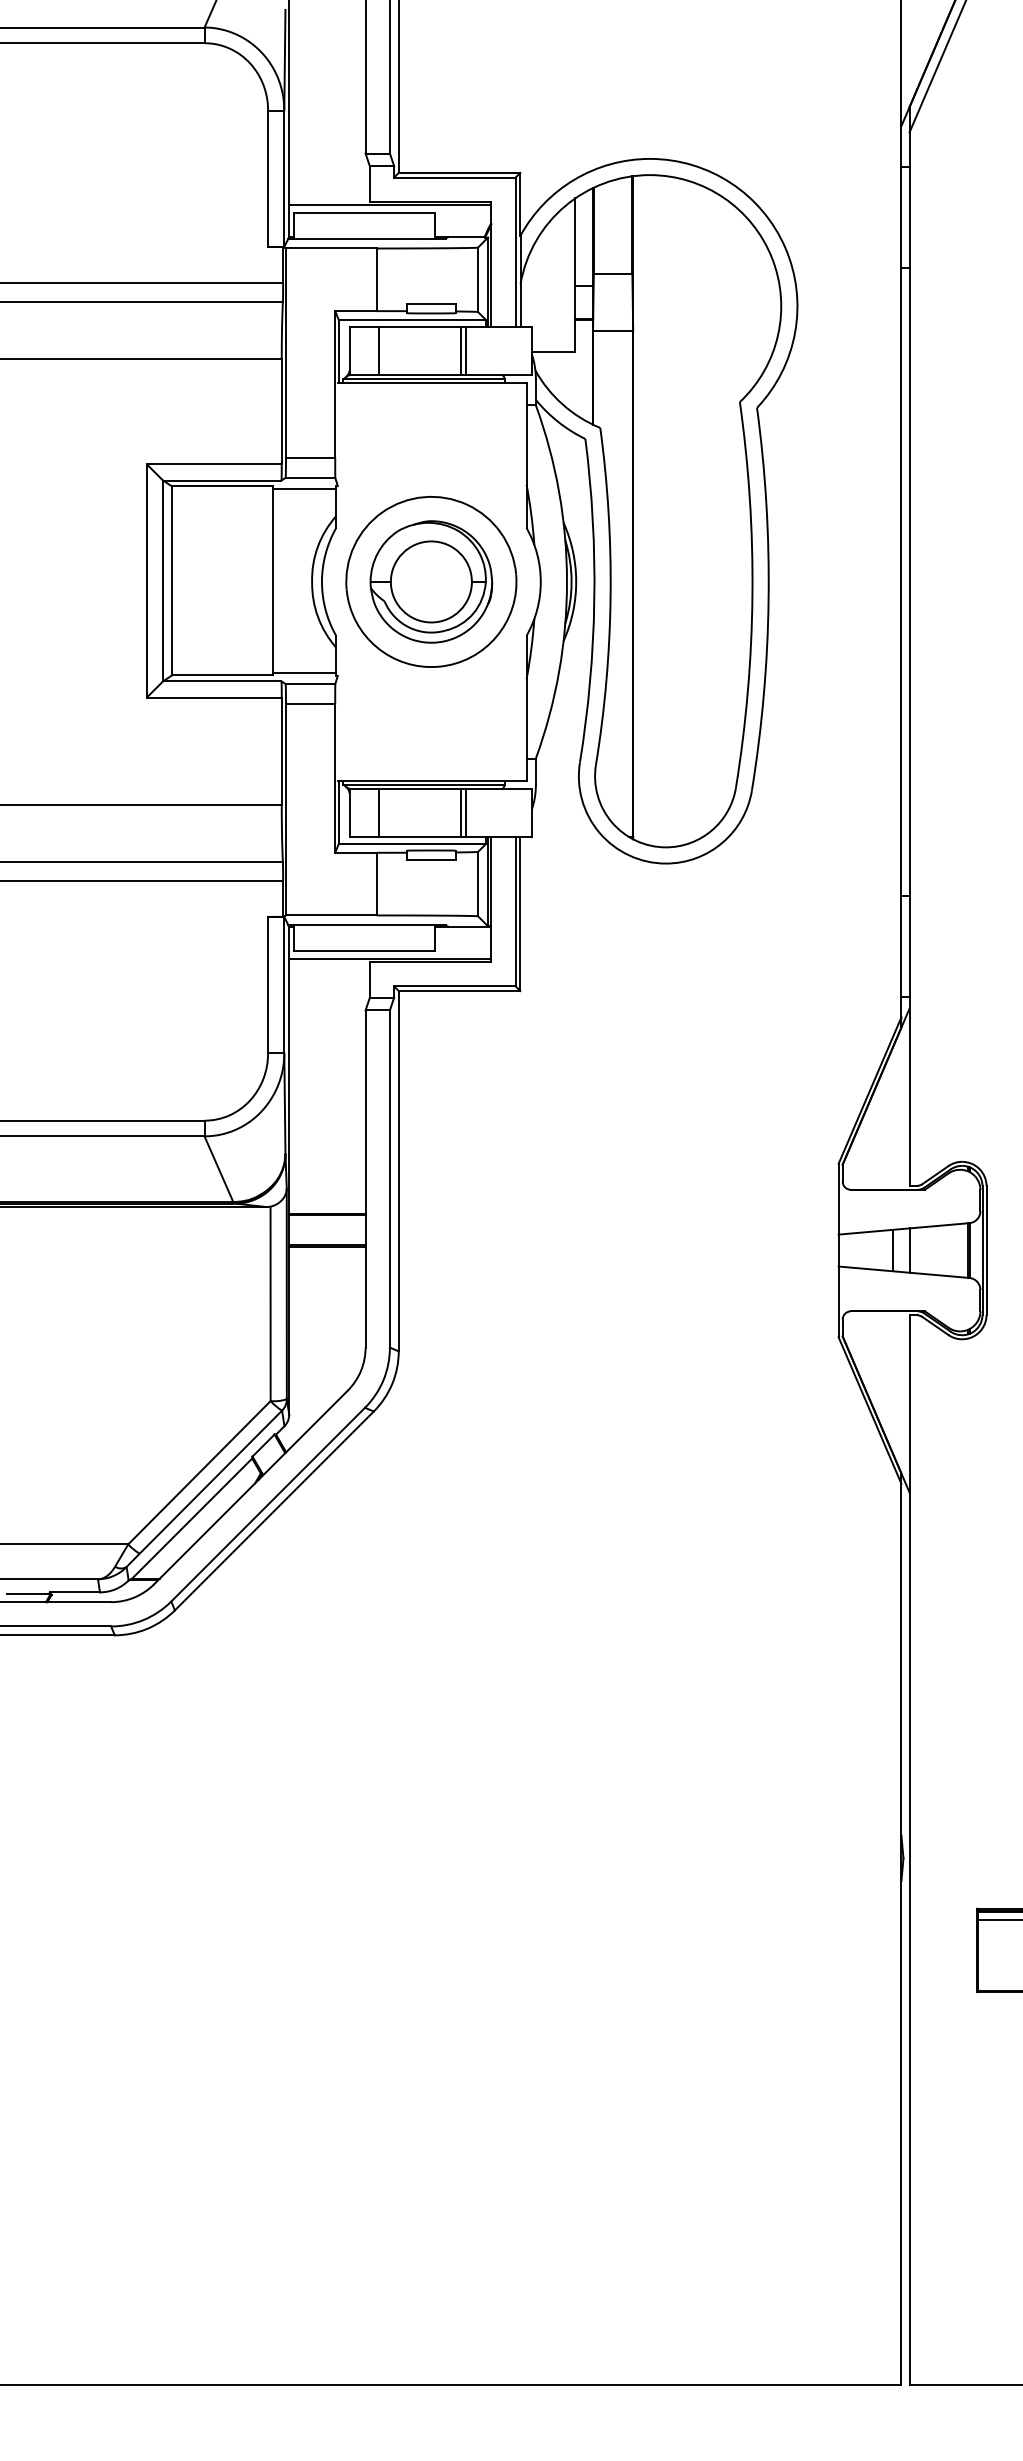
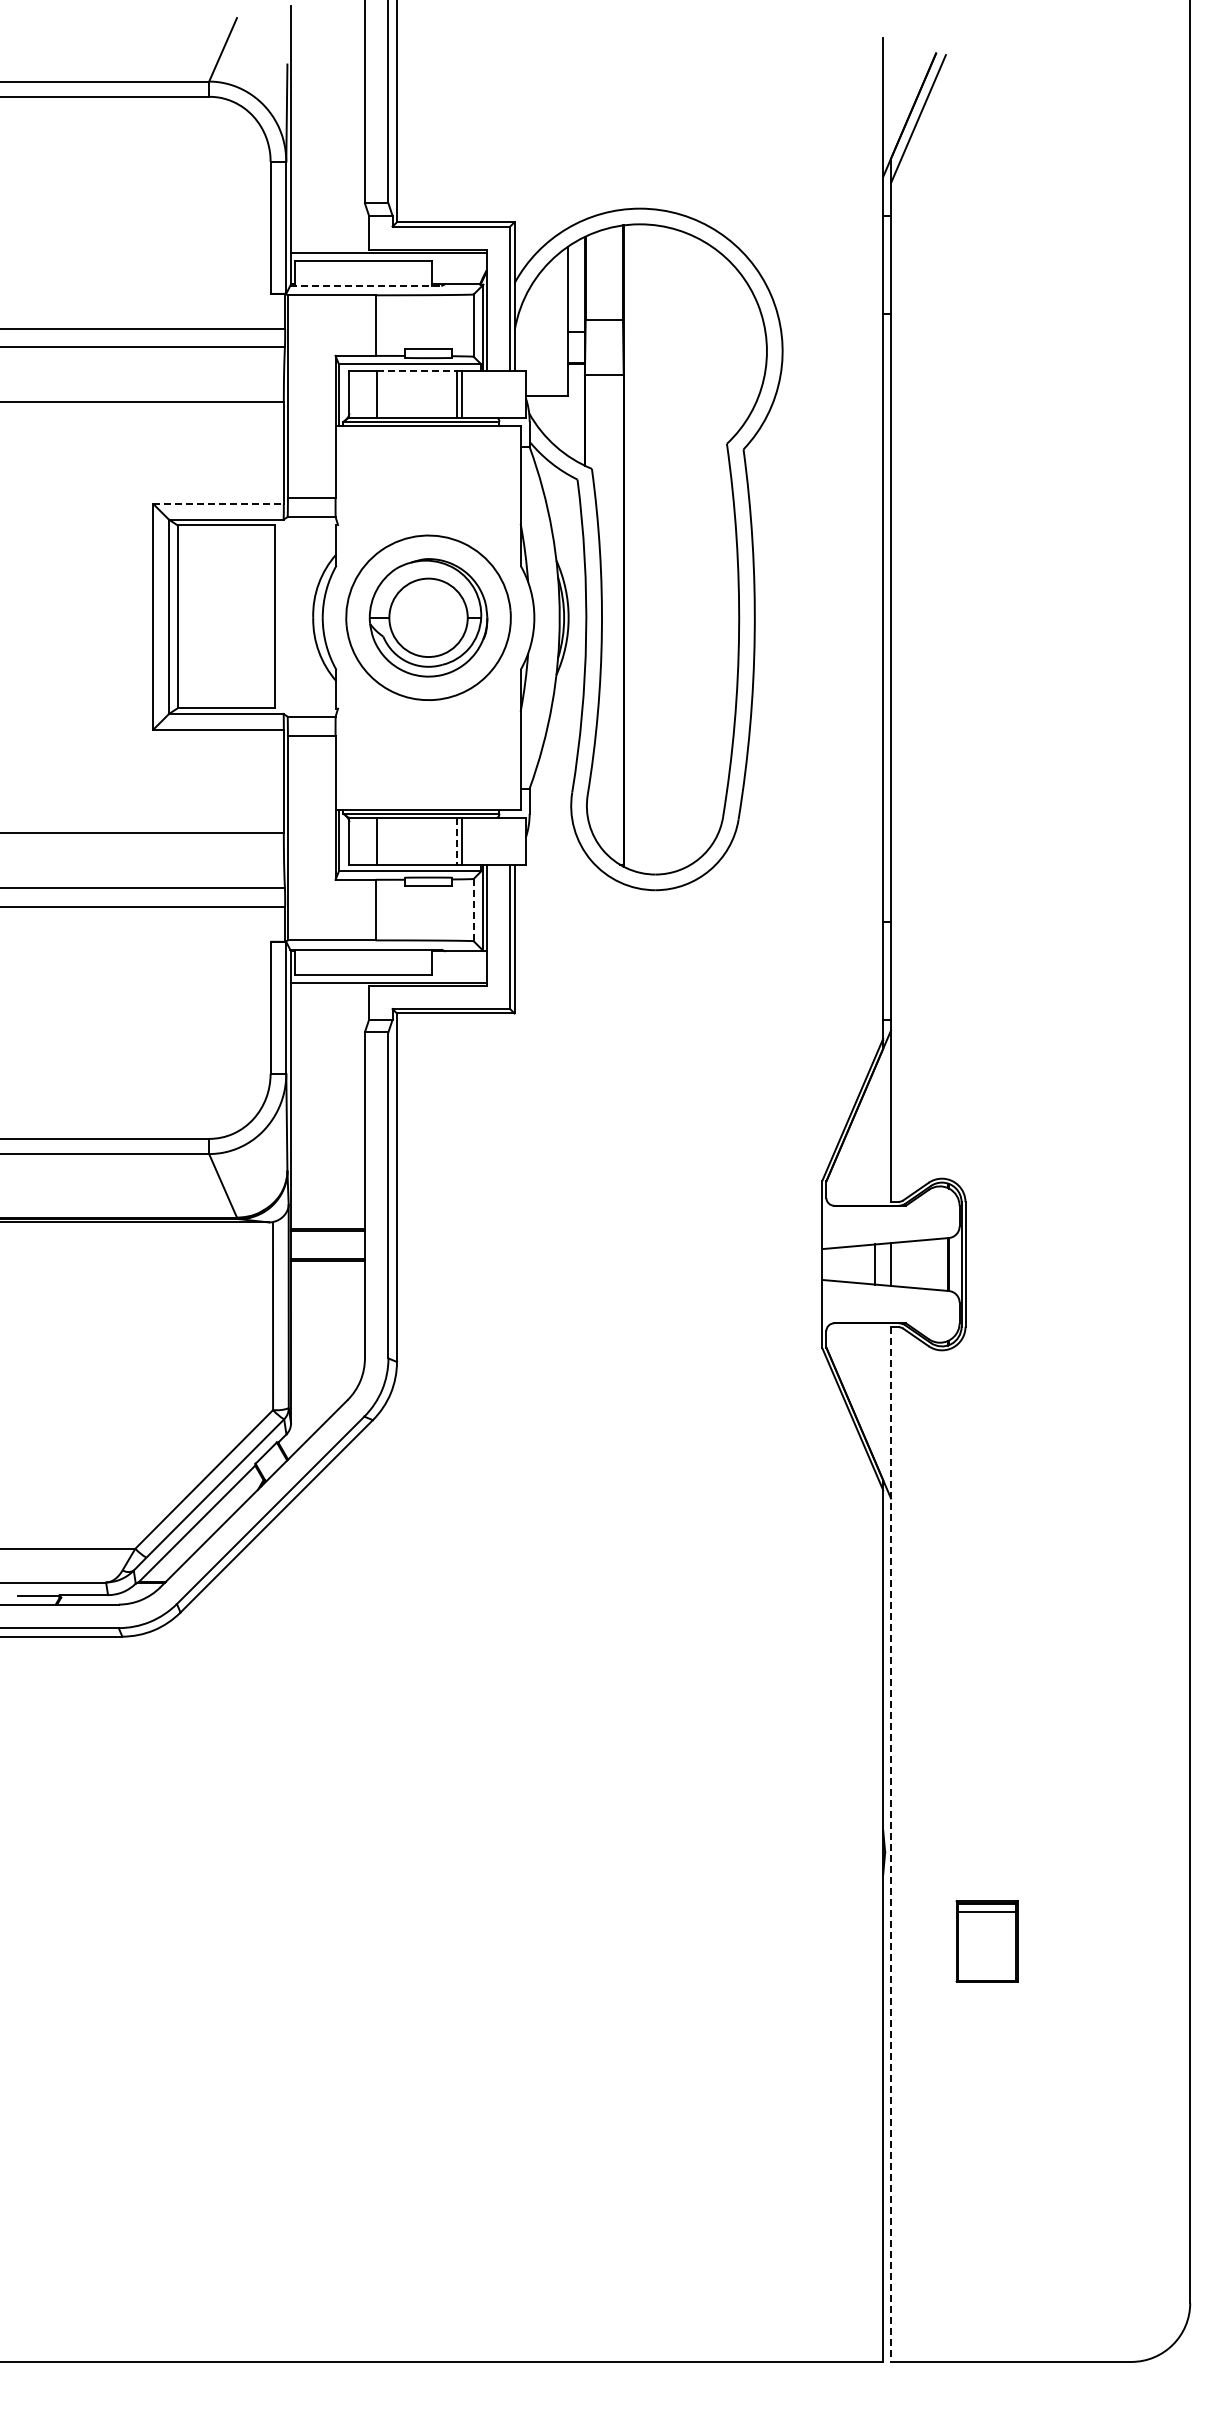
line: (367, 238) -> (366, 285), solid -> dashed
line: (419, 326) -> (417, 370), solid -> dashed
line: (215, 464) -> (219, 504), solid -> dashed
line: (304, 489) -> (305, 528), removed
line: (304, 672) -> (305, 705), removed
line: (461, 813) -> (457, 841), solid -> dashed
line: (477, 884) -> (473, 910), solid -> dashed
line: (910, 1851) -> (891, 1845), solid -> dashed

